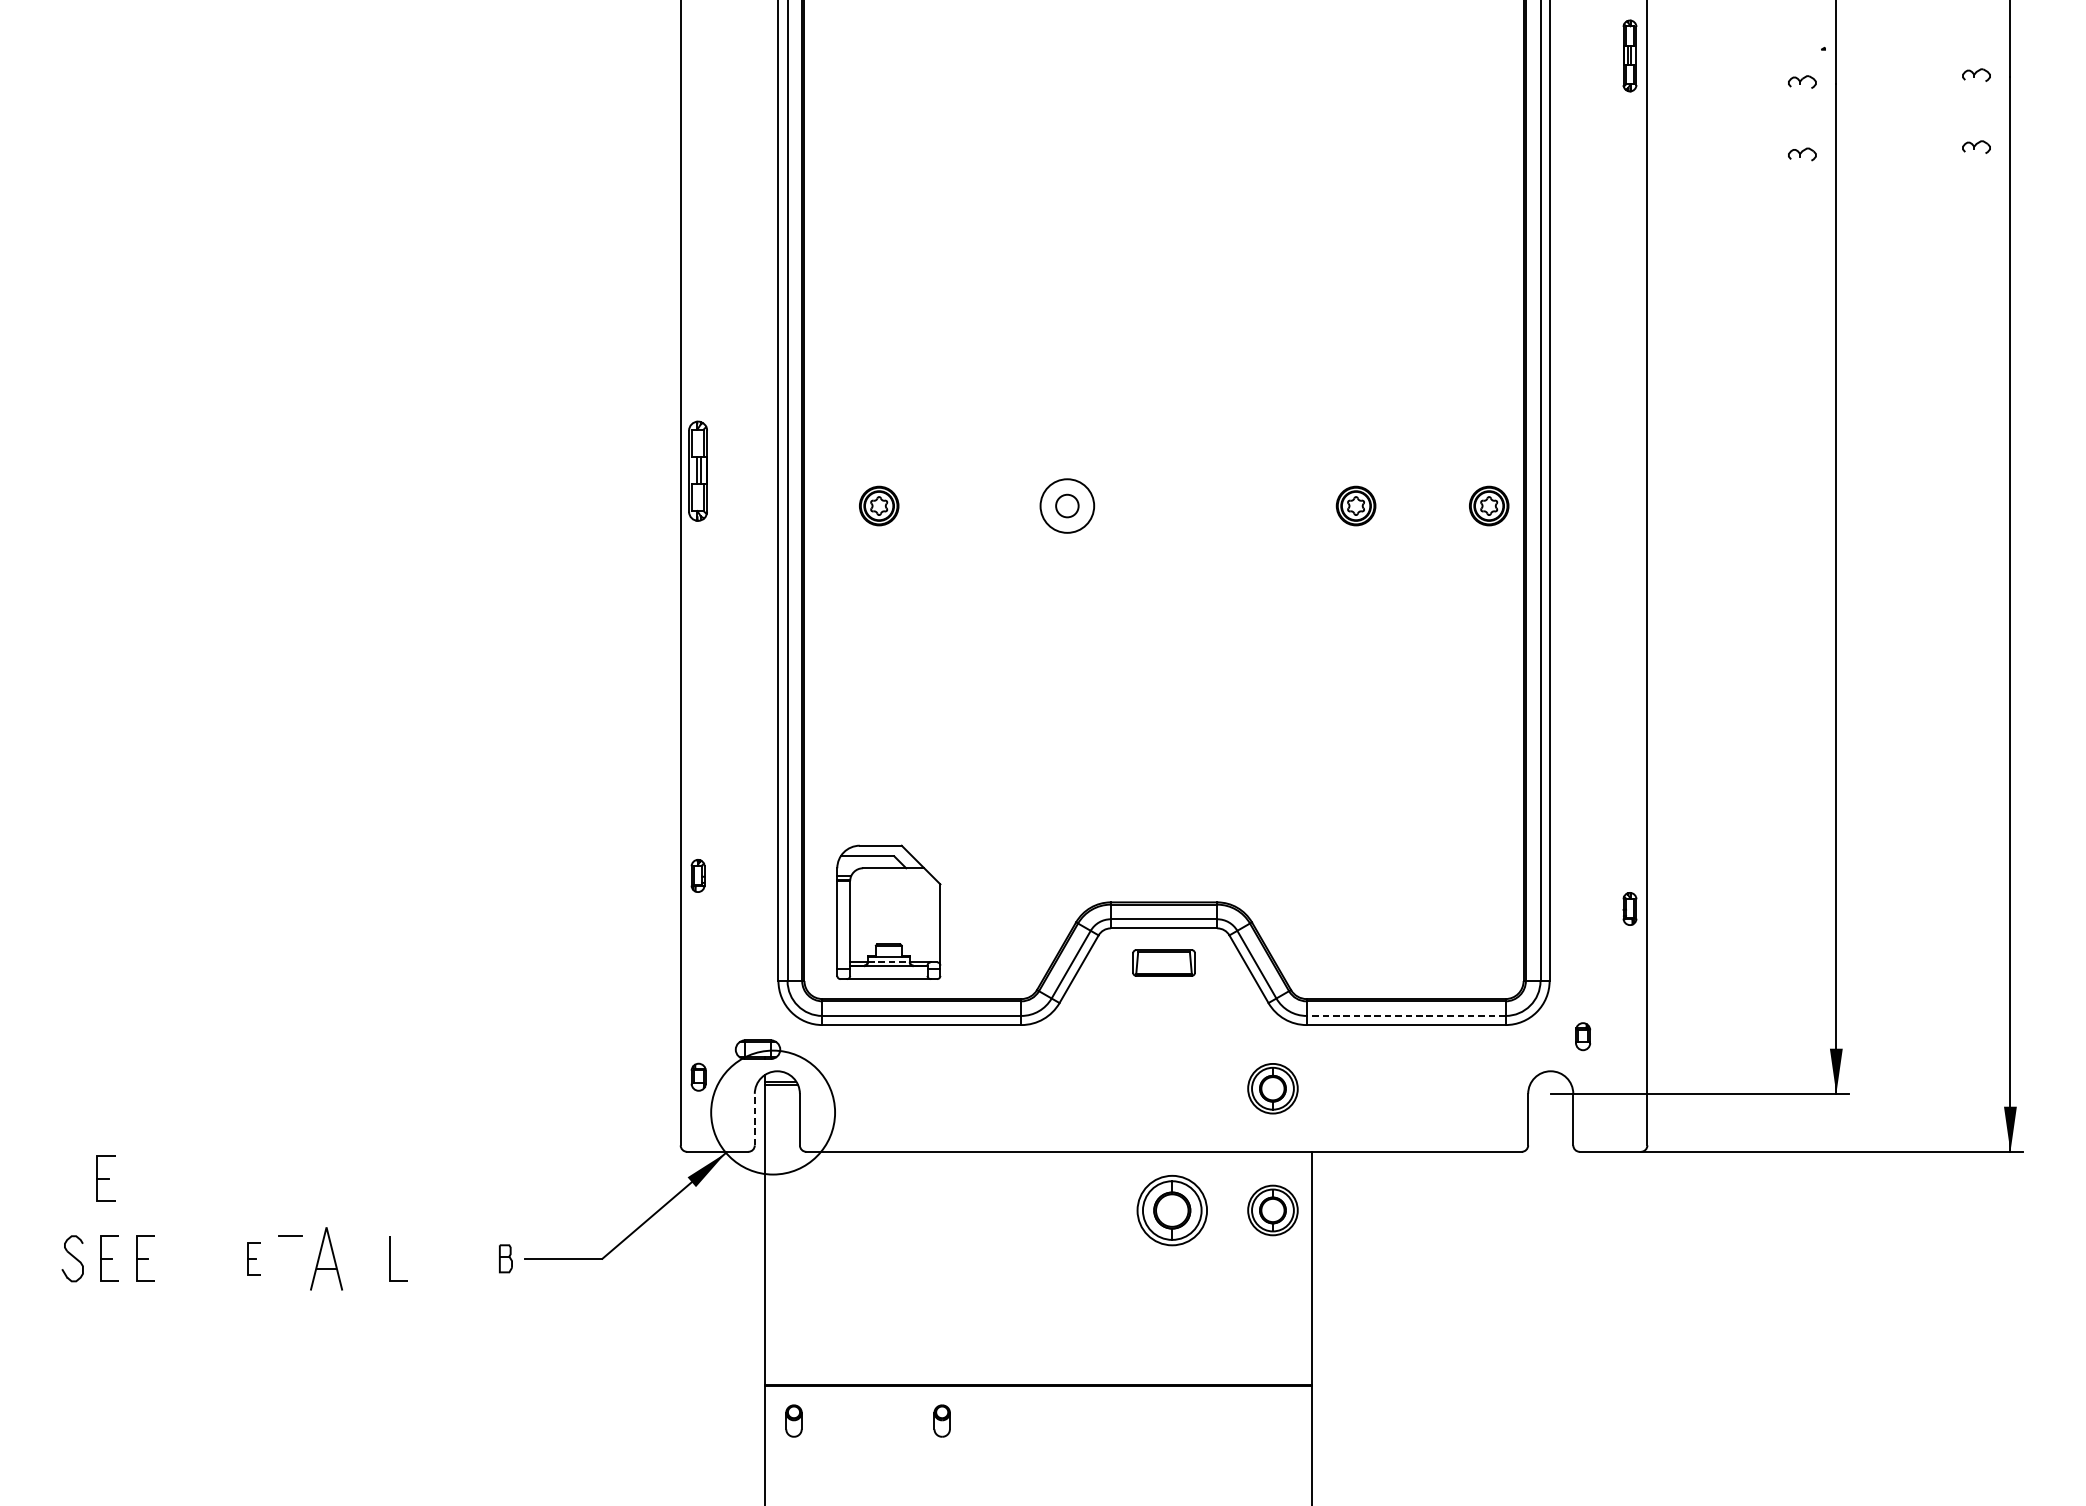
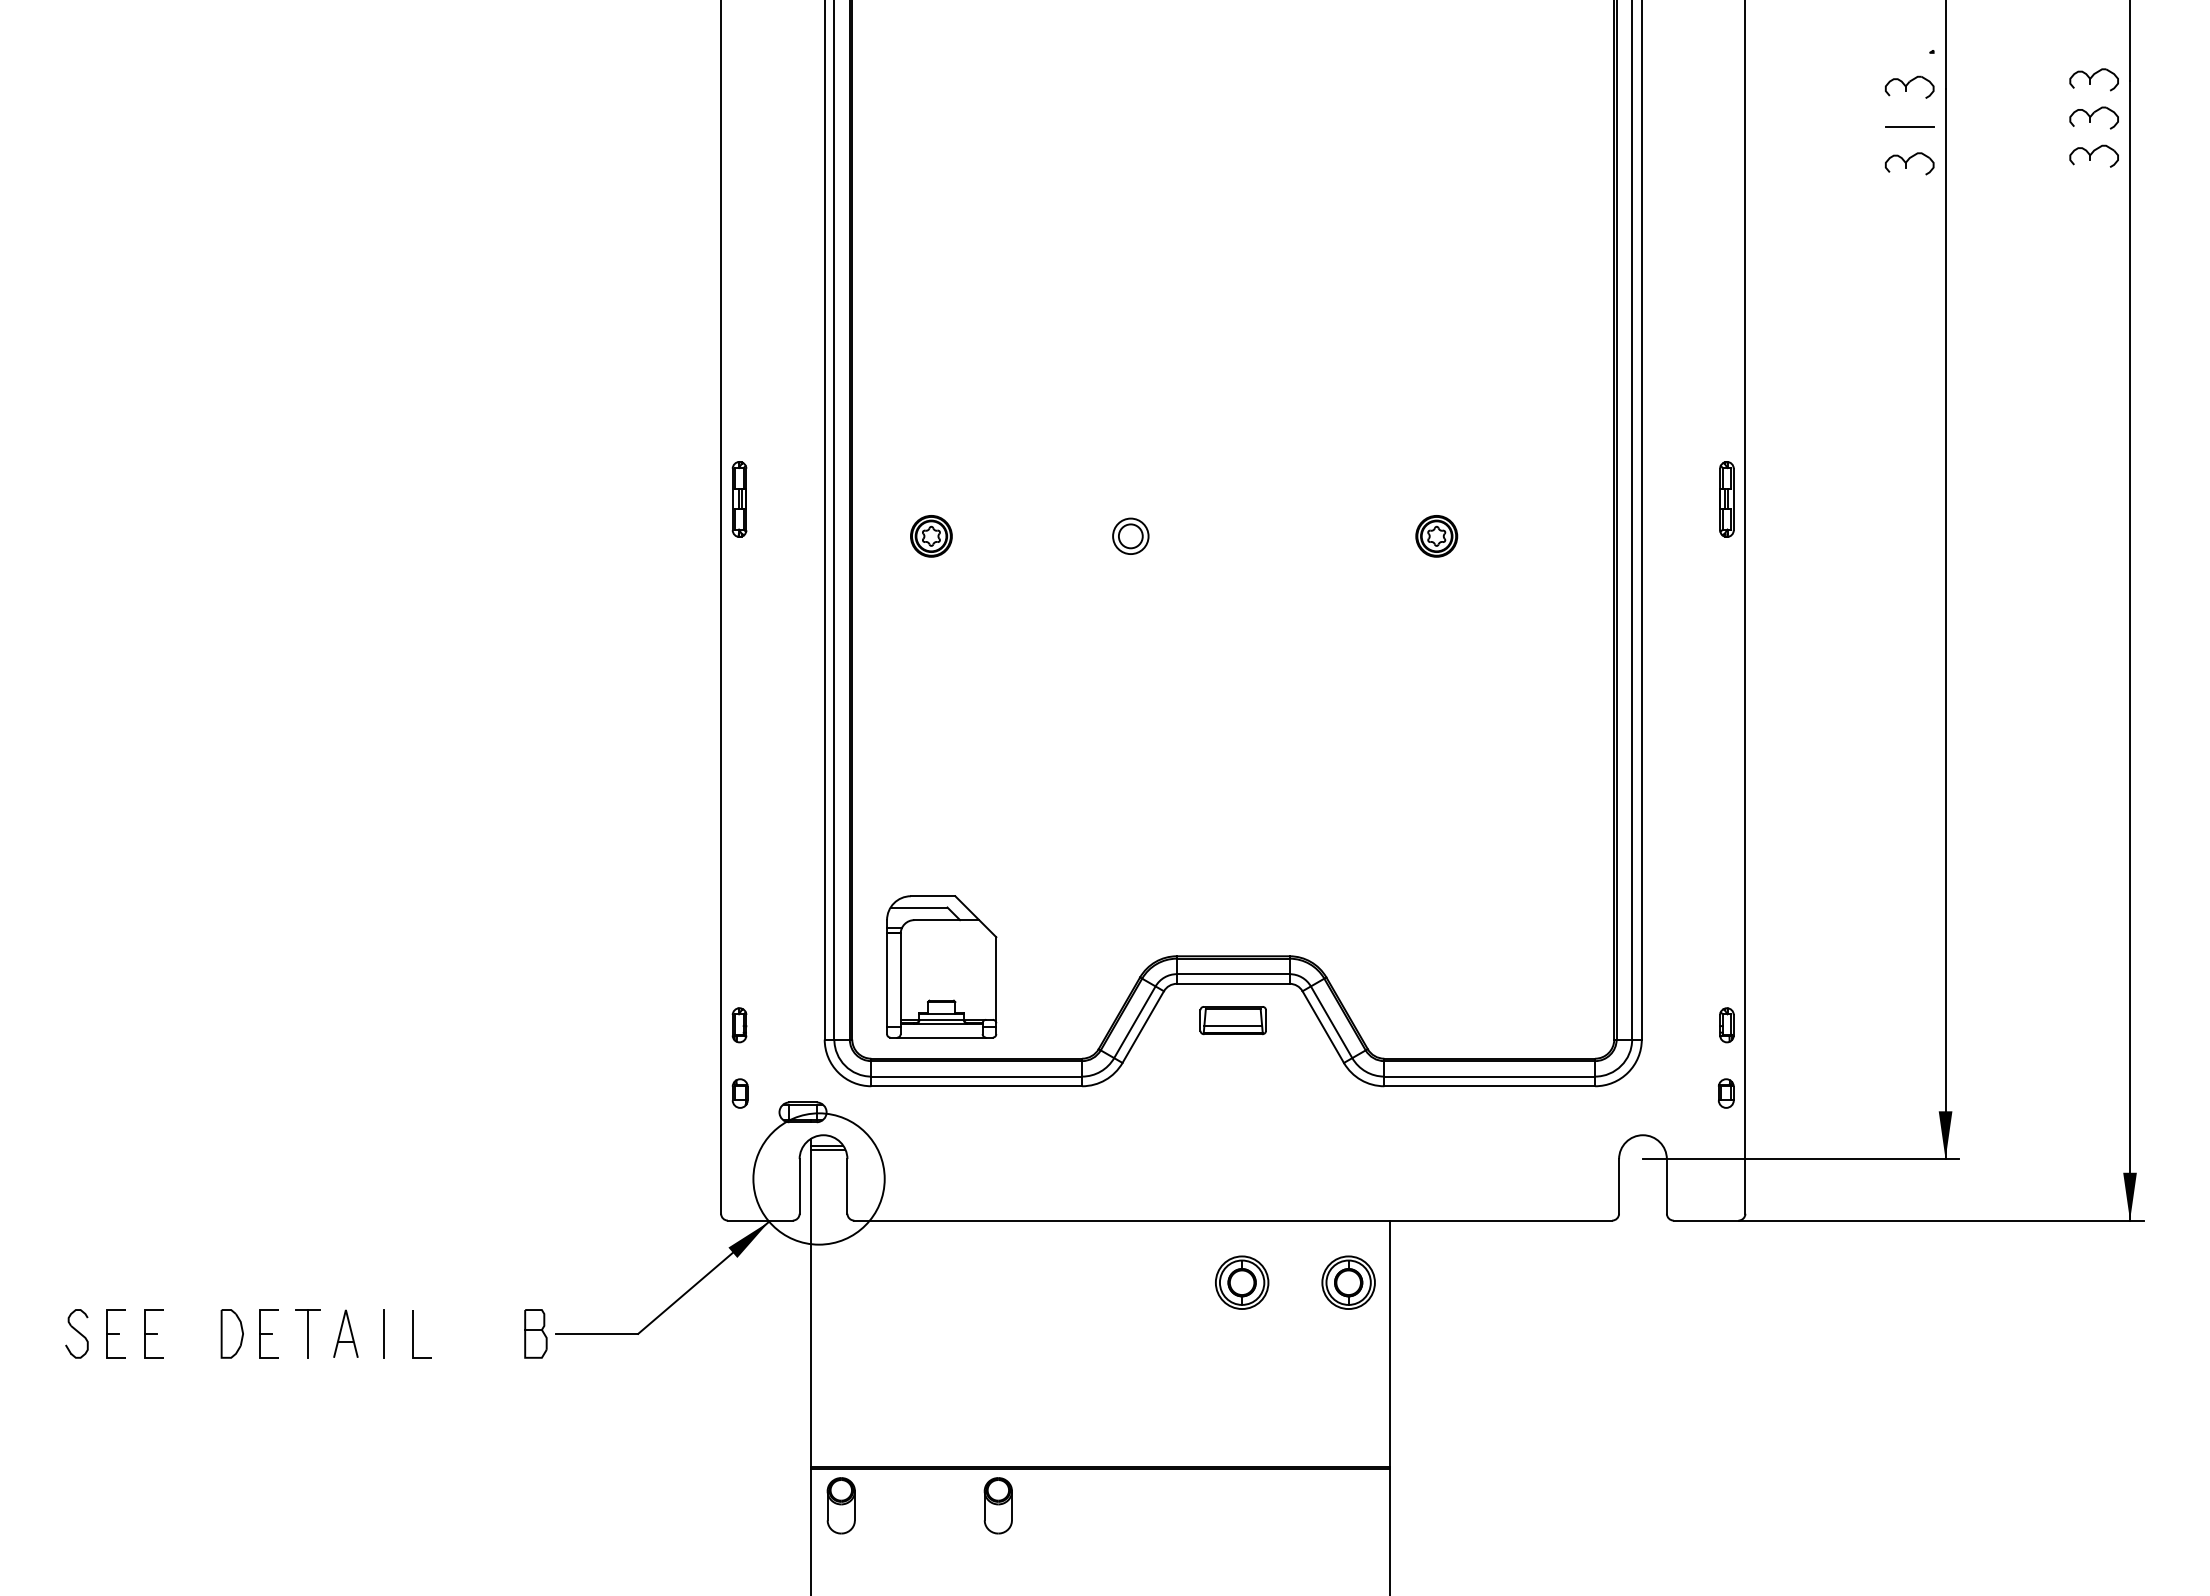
part: (1629, 56) -> (1726, 499), moved
part: (1975, 74) -> (2093, 79), size x1.67
part: (1802, 81) -> (1909, 86), size x1.67
part: (1975, 110) -> (2093, 117), added
line: (1802, 119) -> (1909, 126), added
part: (1975, 146) -> (2093, 155), size x1.67
part: (1802, 154) -> (1909, 163), size x1.67
part: (698, 471) -> (739, 499), size x0.71
circle: (1067, 506) -> (1130, 536), size x0.62
part: (1488, 506) -> (1577, 536), removed
part: (698, 876) -> (739, 1025), moved
part: (1629, 909) -> (1726, 1025), moved
line: (889, 962) -> (942, 1019), dashed -> solid
line: (1164, 967) -> (1233, 1025), added
line: (1405, 1015) -> (1489, 1076), dashed -> solid
part: (1583, 1036) -> (1726, 1093), moved
part: (698, 1077) -> (739, 1093), moved
part: (1272, 1088) -> (1348, 1153), removed
line: (754, 1118) -> (799, 1185), dashed -> solid
part: (105, 1178) -> (111, 1248), removed
part: (1172, 1210) -> (1242, 1282), size x0.71
part: (218, 1258) -> (231, 1333), added
part: (253, 1258) -> (268, 1333), size x1.43
line: (290, 1258) -> (307, 1333), added
part: (326, 1258) -> (345, 1333), size x0.71
line: (362, 1258) -> (384, 1333), added
part: (505, 1258) -> (535, 1333), size x1.67
part: (793, 1420) -> (840, 1505), size x1.67
part: (941, 1420) -> (997, 1505), size x1.67

